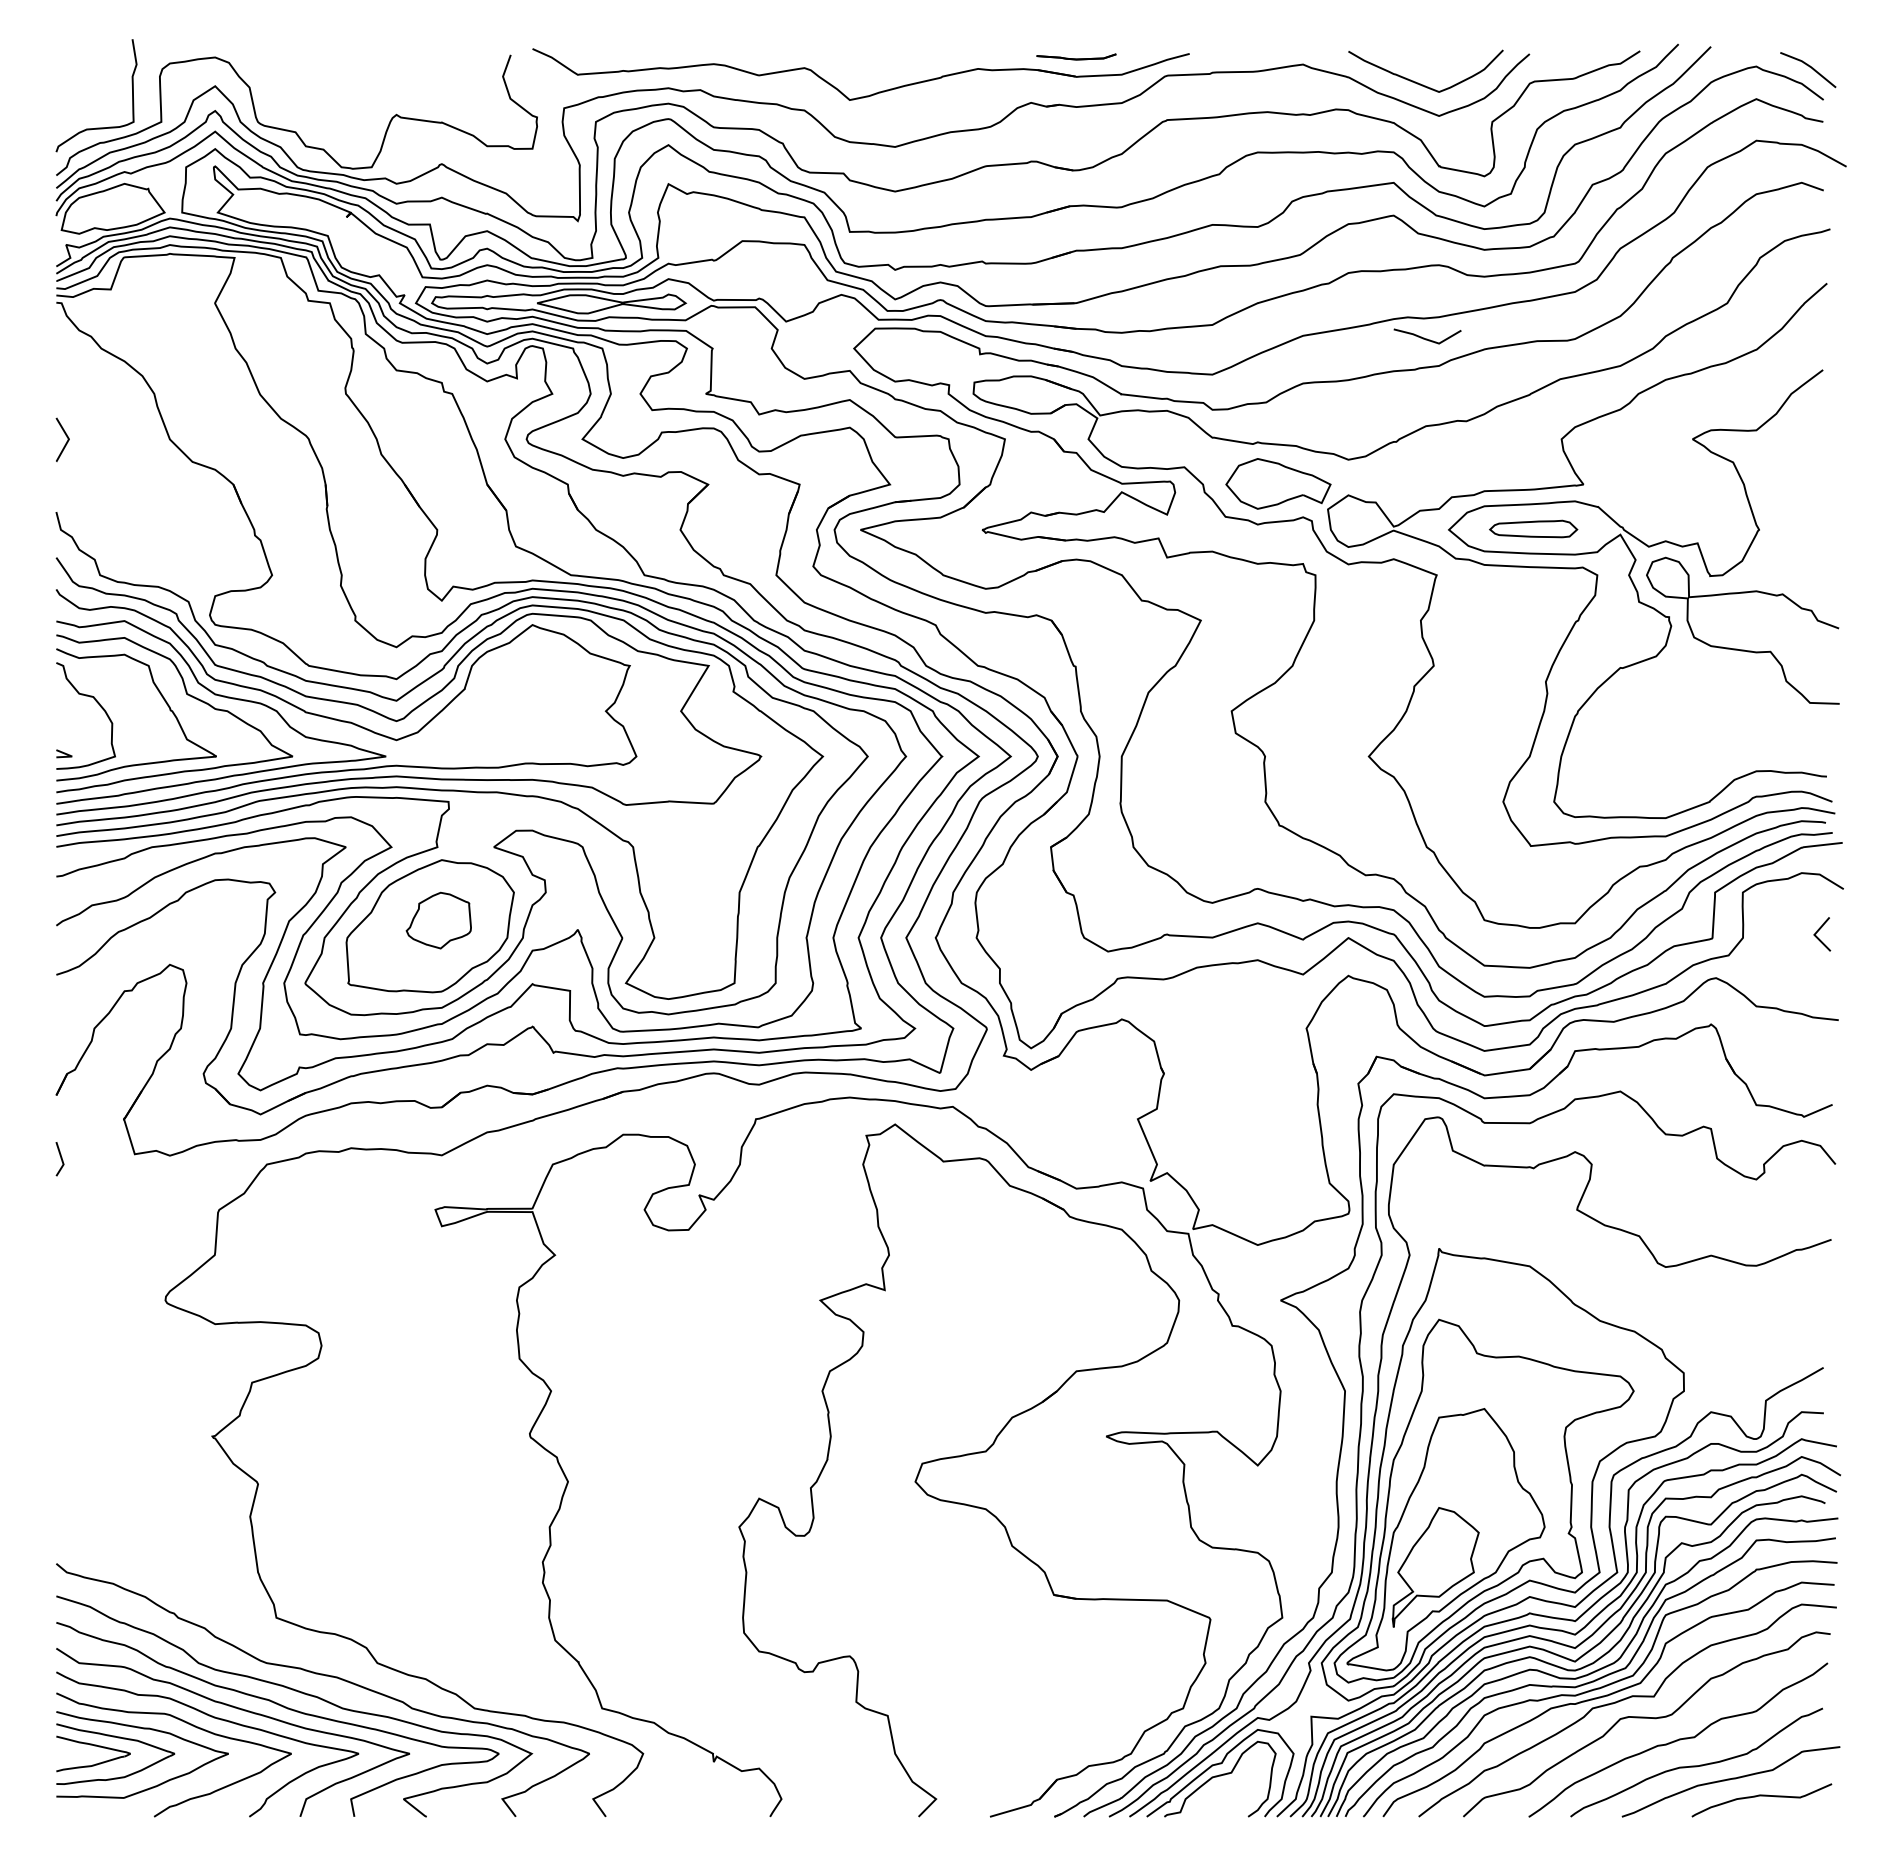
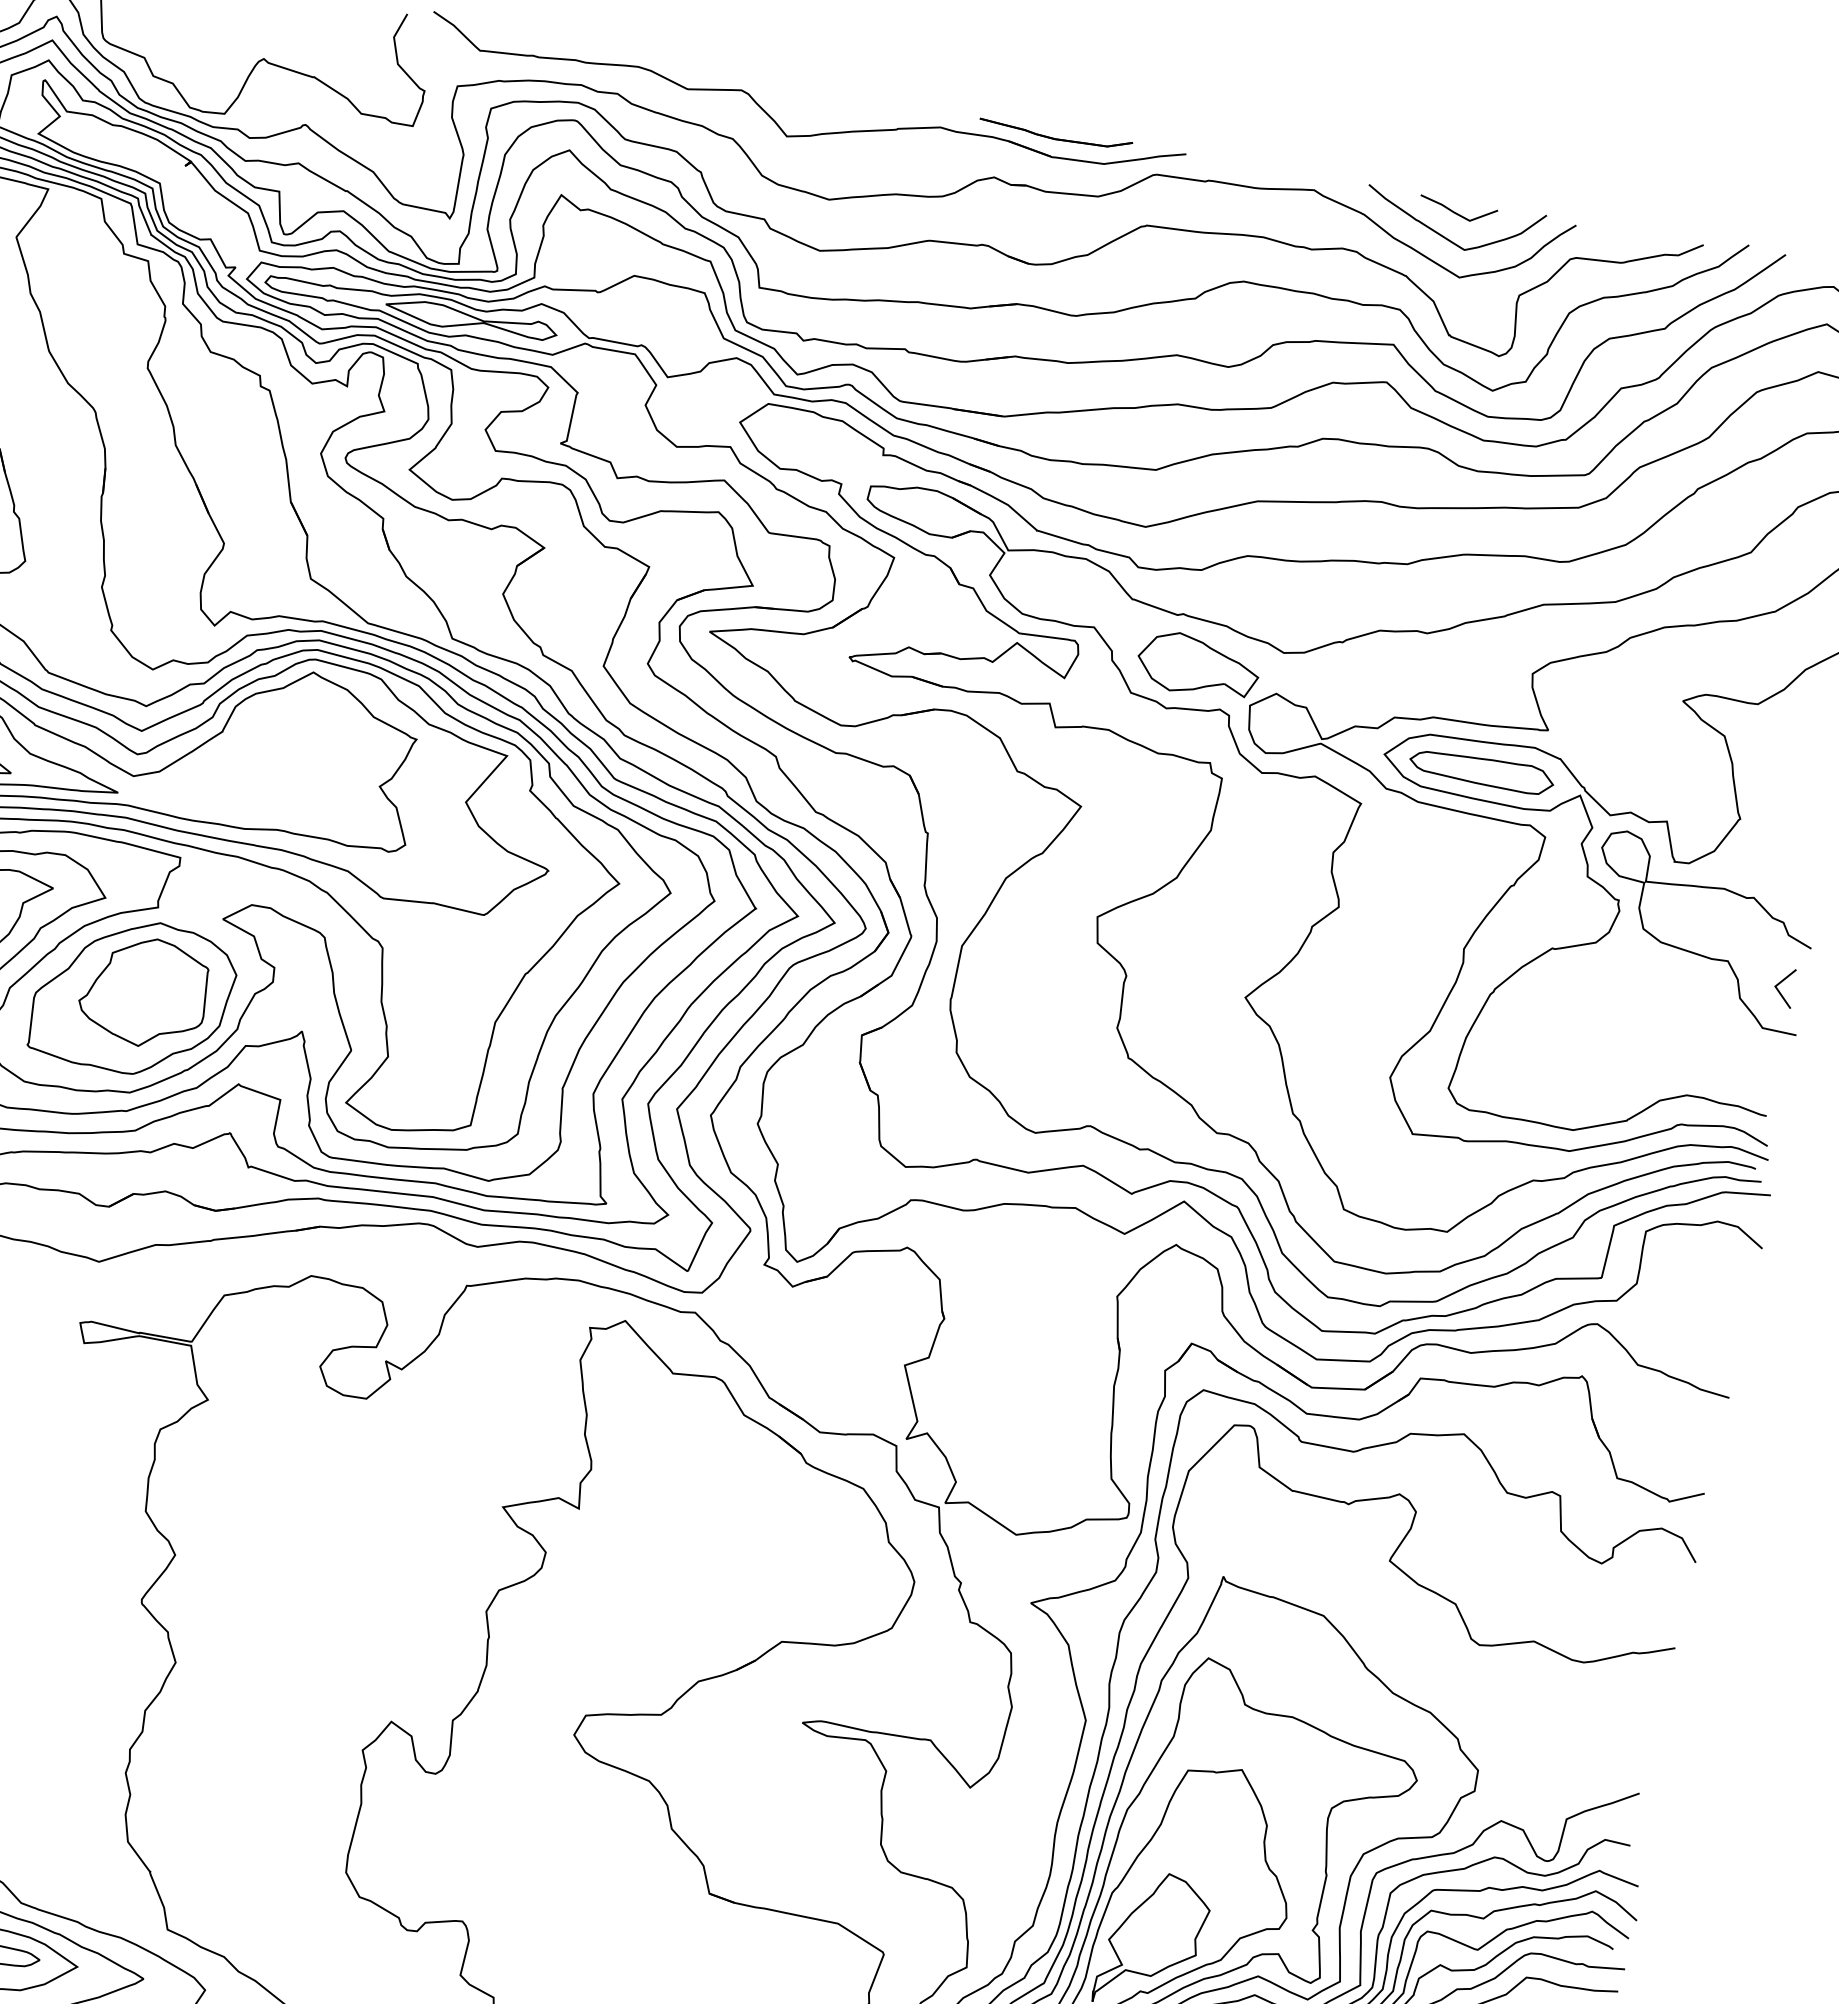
part: (1076, 56) -> (1055, 133), size x1.67
line: (1427, 338) -> (1457, 212), moved
part: (1533, 528) -> (1481, 770), size x1.43
part: (438, 920) -> (144, 991), size x1.67
line: (1819, 930) -> (1782, 982), moved

